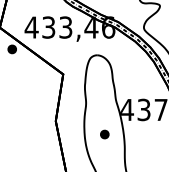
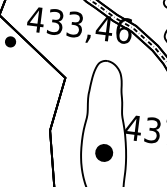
part: (104, 134) -> (103, 152), size x1.6

